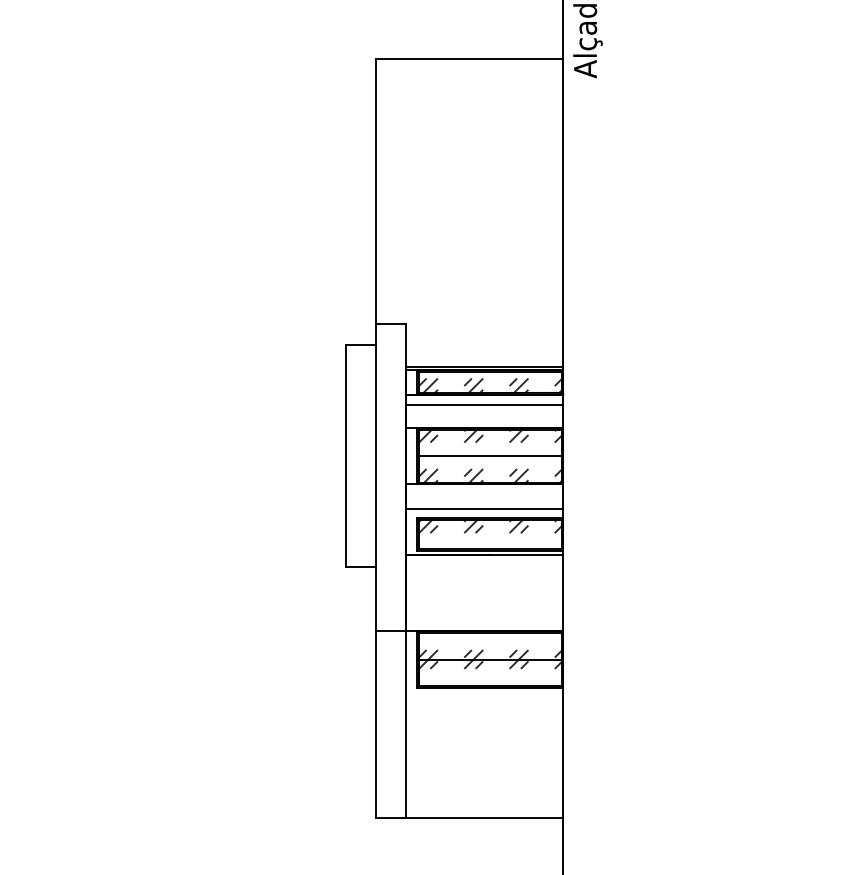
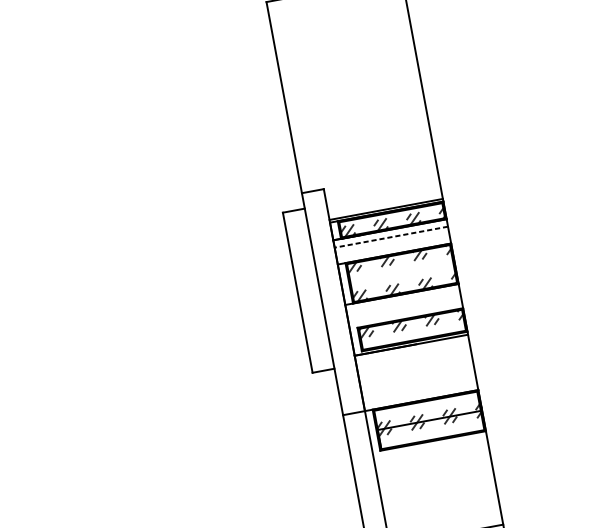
line: (484, 405) -> (391, 237), solid -> dashed
line: (489, 456) -> (401, 273), removed
line: (484, 508) -> (404, 311), removed

